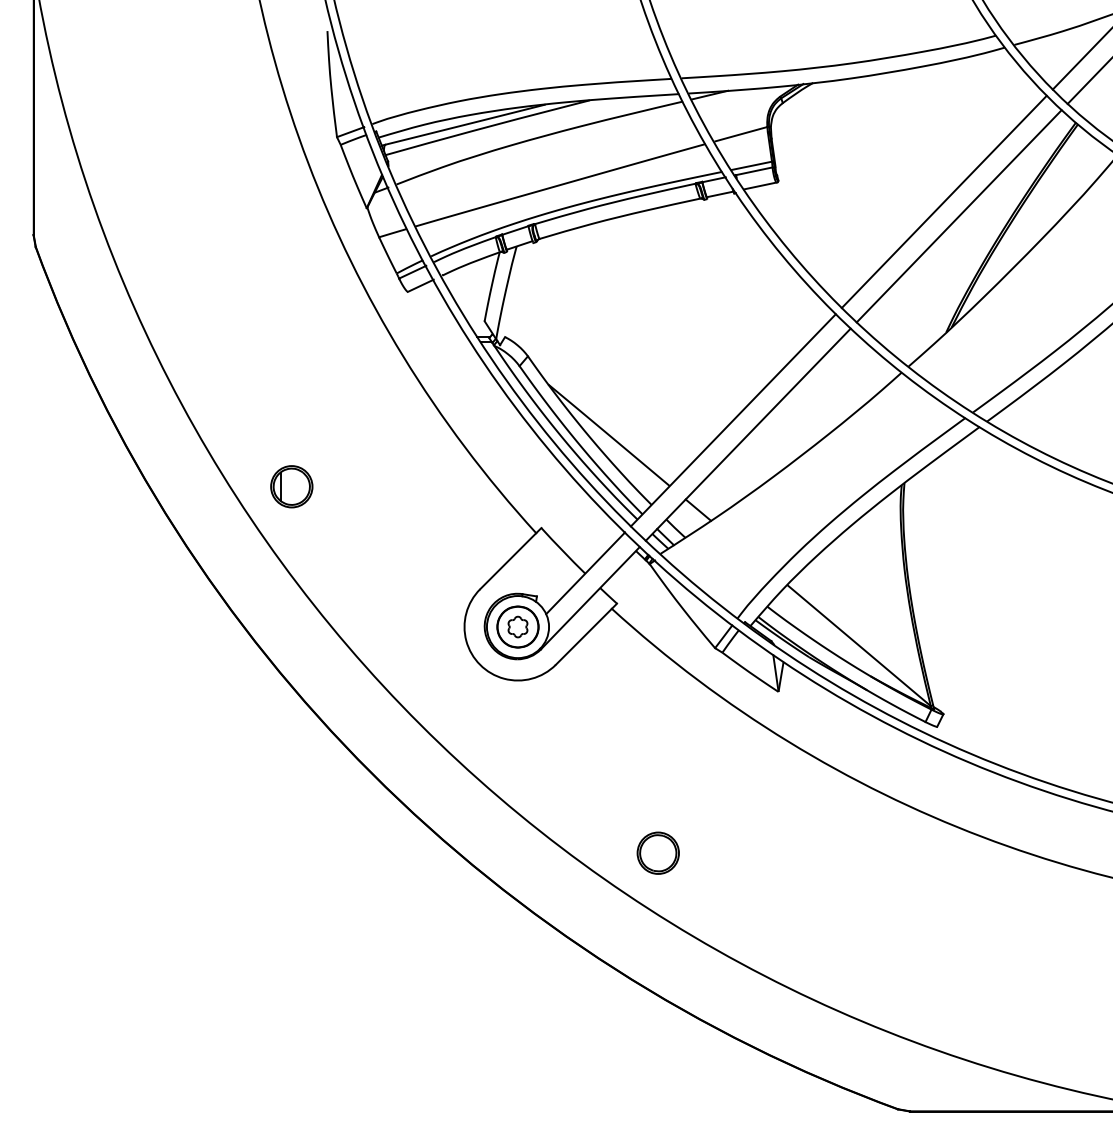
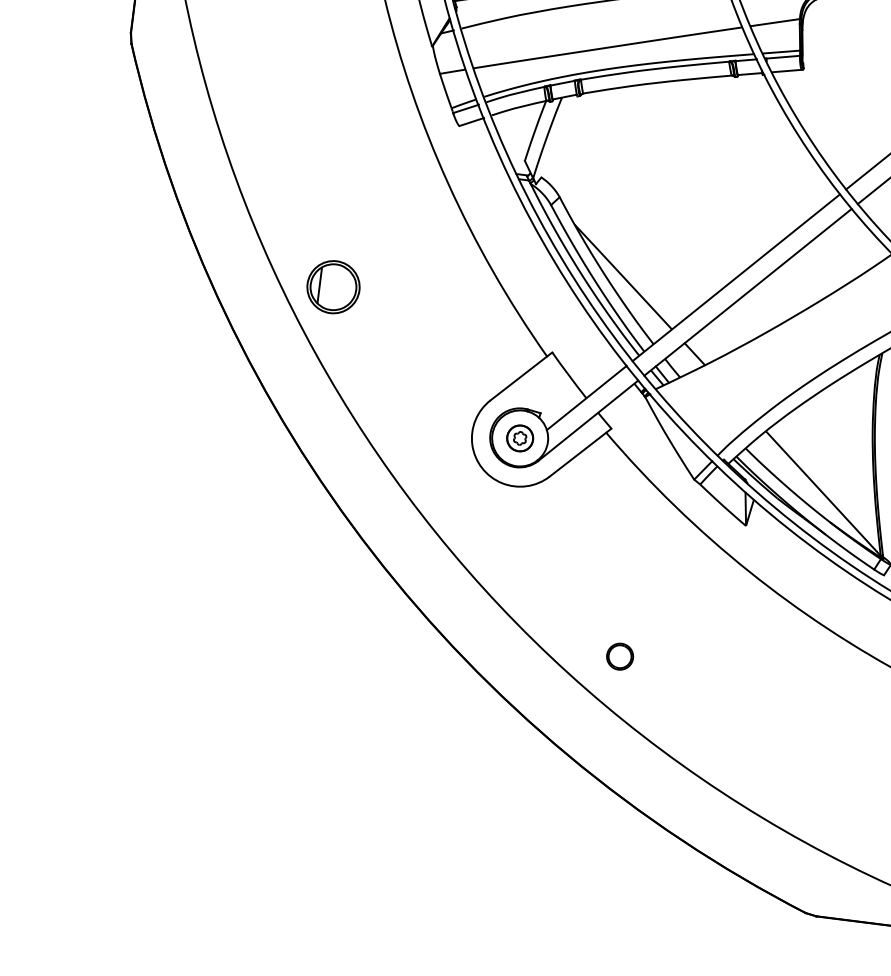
part: (291, 486) -> (333, 287), size x1.4
part: (517, 626) -> (519, 437), size x0.7
part: (657, 852) -> (619, 656), size x0.7

